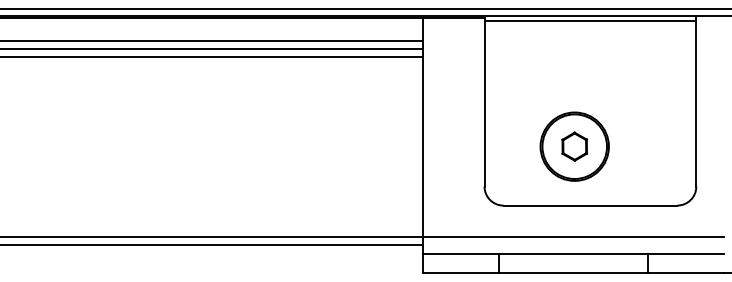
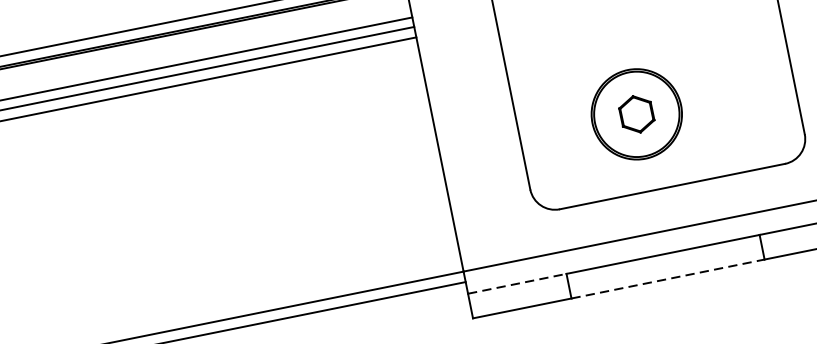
line: (460, 254) -> (516, 283), solid -> dashed
line: (573, 273) -> (668, 279), solid -> dashed

